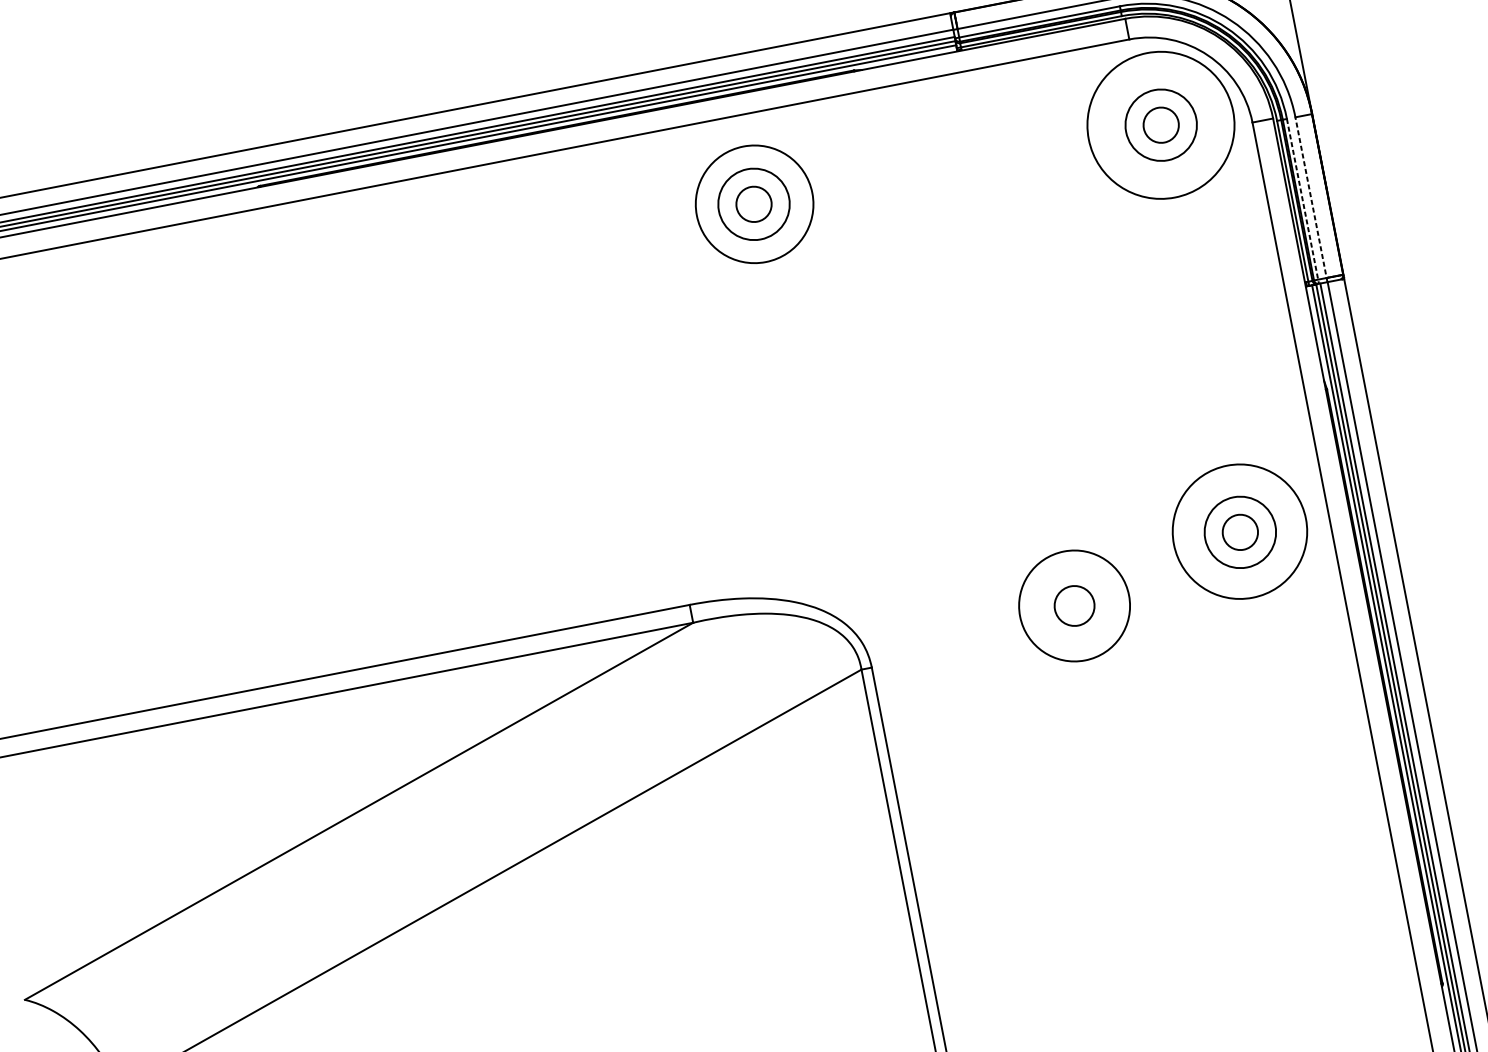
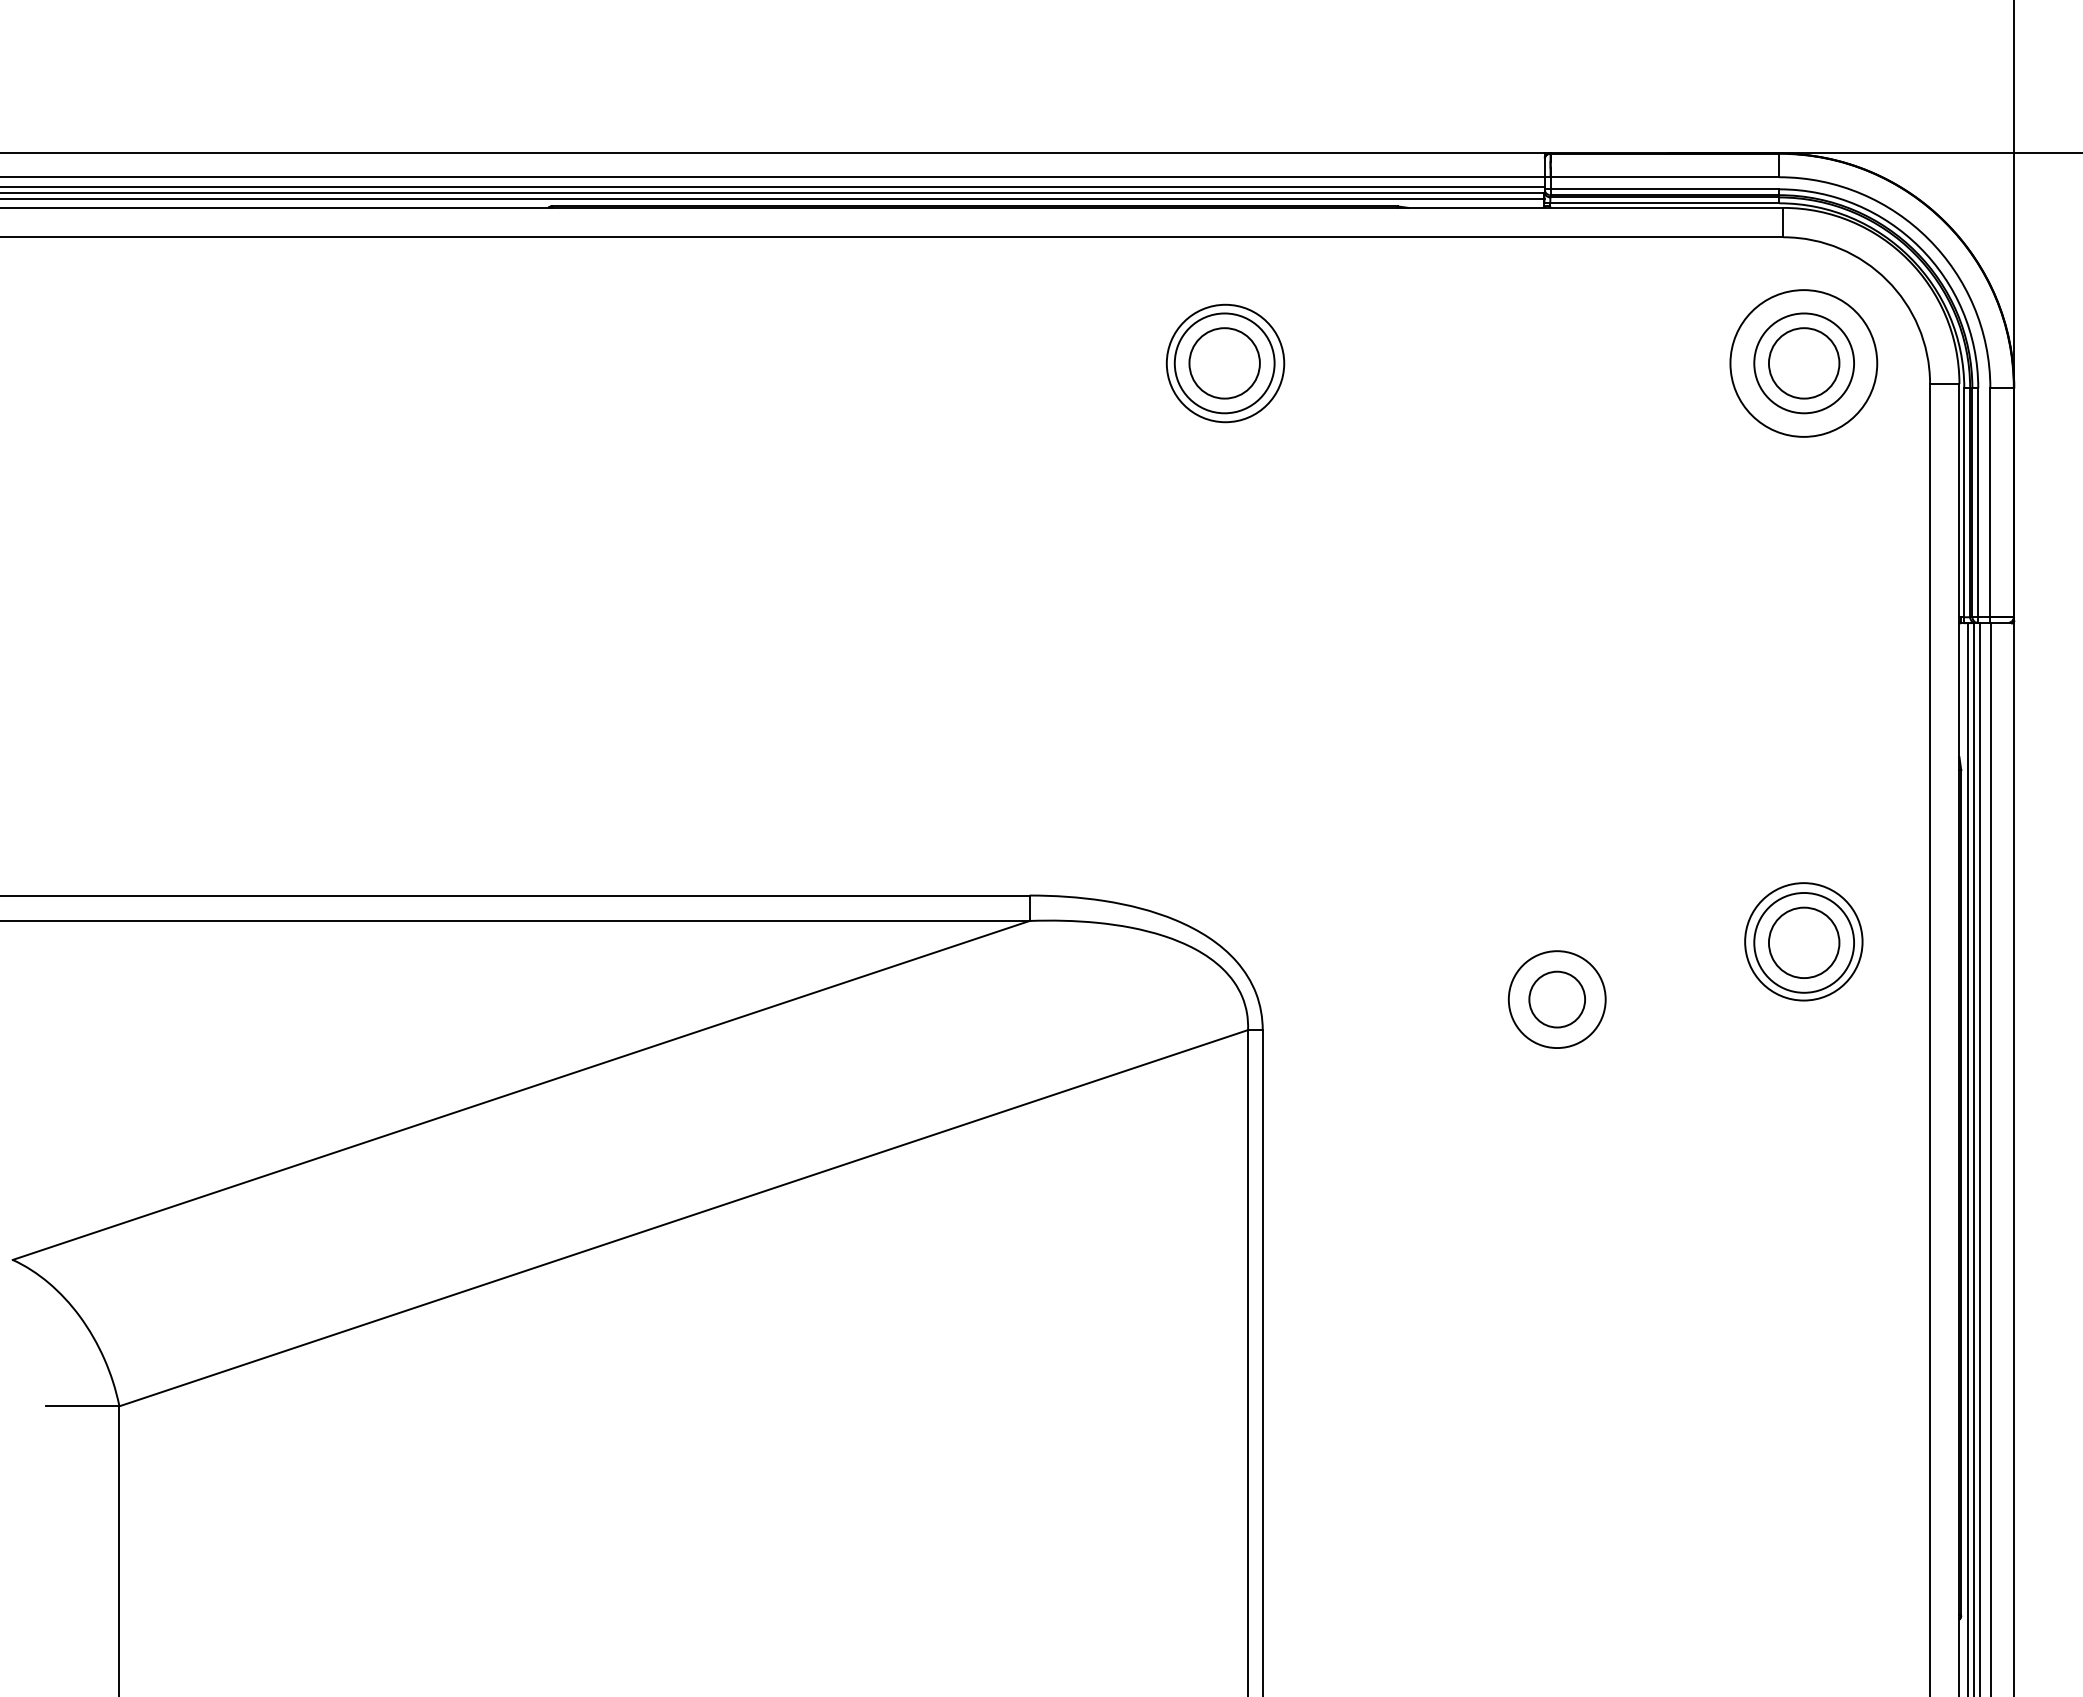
circle: (1160, 125) -> (1803, 363), size x0.71
circle: (1160, 125) -> (1803, 363), size x1.43
line: (1311, 199) -> (1990, 505), dashed -> solid
line: (1303, 201) -> (1978, 506), dashed -> solid
circle: (753, 204) -> (1224, 363), size x1.43
circle: (754, 204) -> (1225, 363), size x0.71
circle: (1239, 531) -> (1803, 941), size x0.62
circle: (1239, 532) -> (1803, 942), size x1.43
circle: (1074, 606) -> (1556, 999), size x0.62

